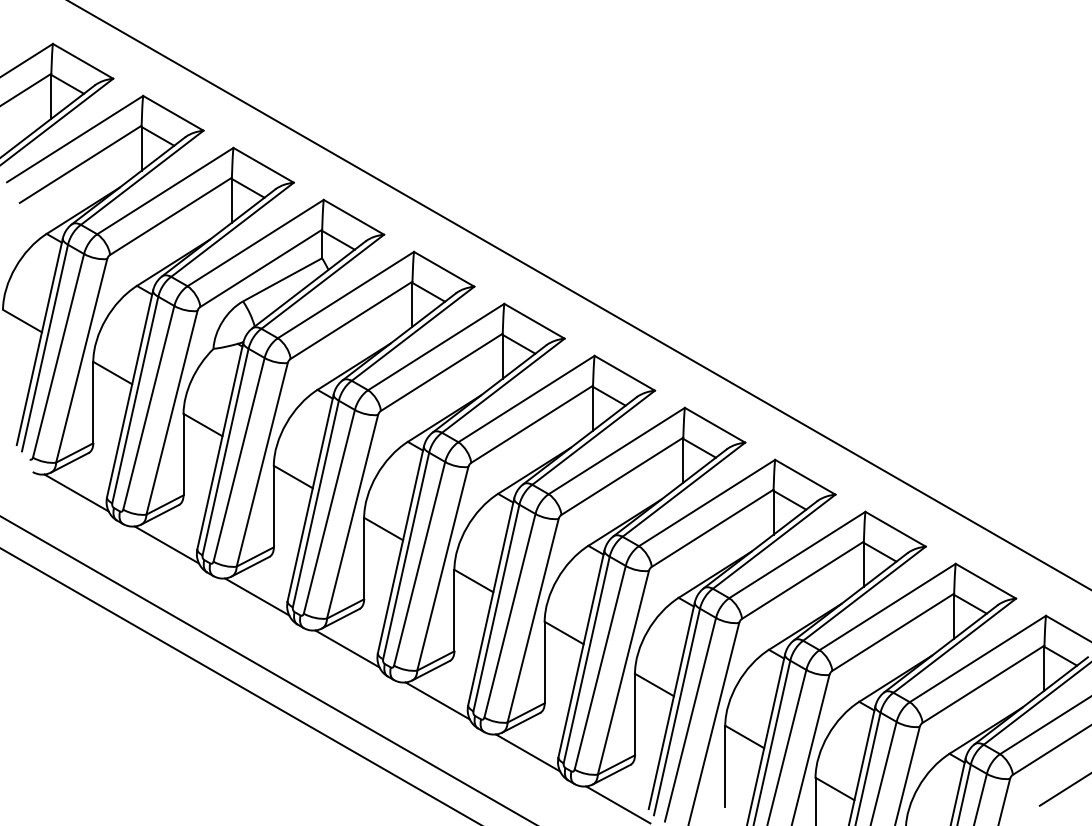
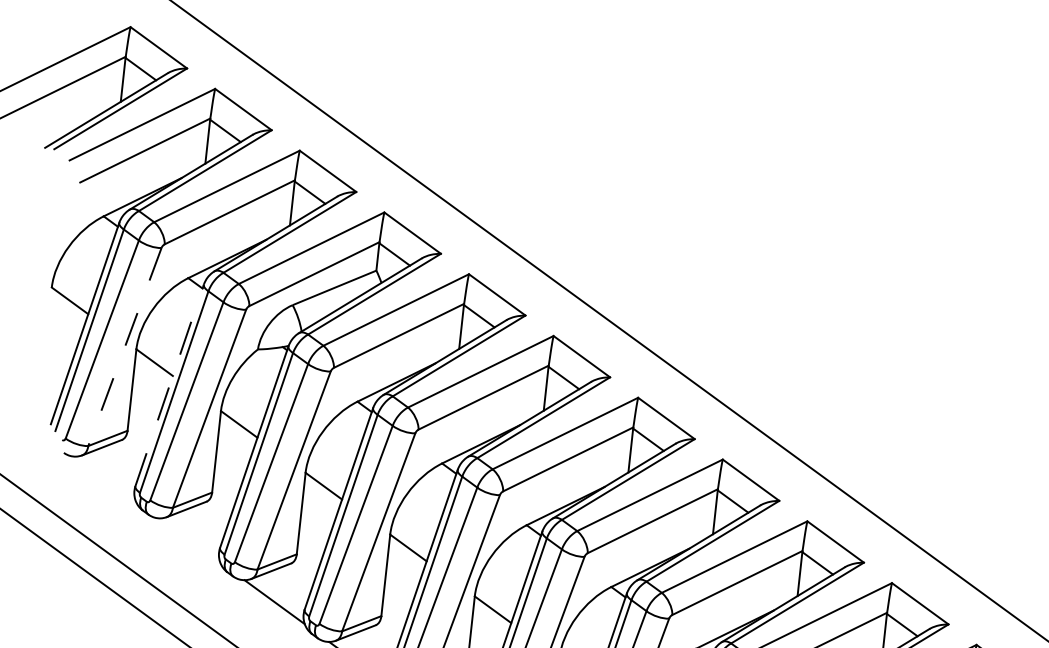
line: (81, 360) -> (124, 346), solid -> dashed
line: (130, 393) -> (170, 384), solid -> dashed
line: (76, 492) -> (105, 478), removed
line: (166, 544) -> (189, 539), removed

